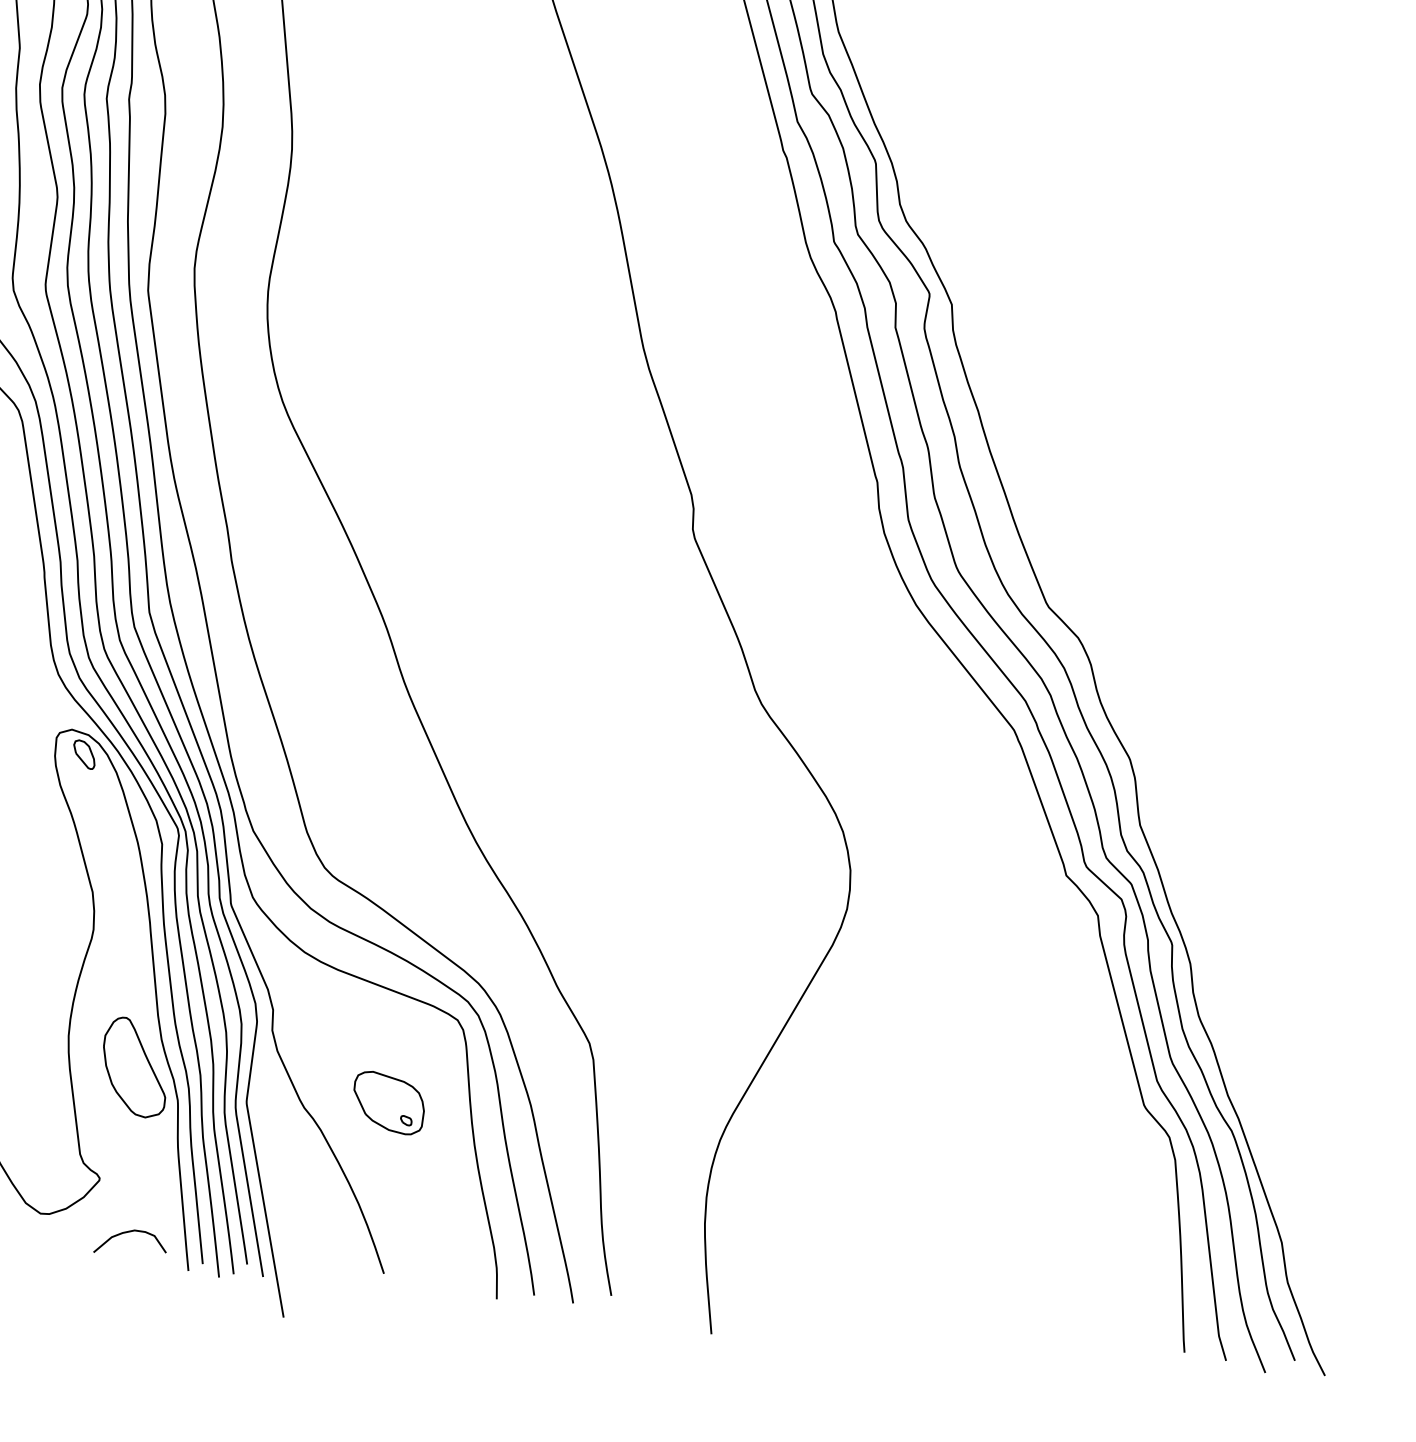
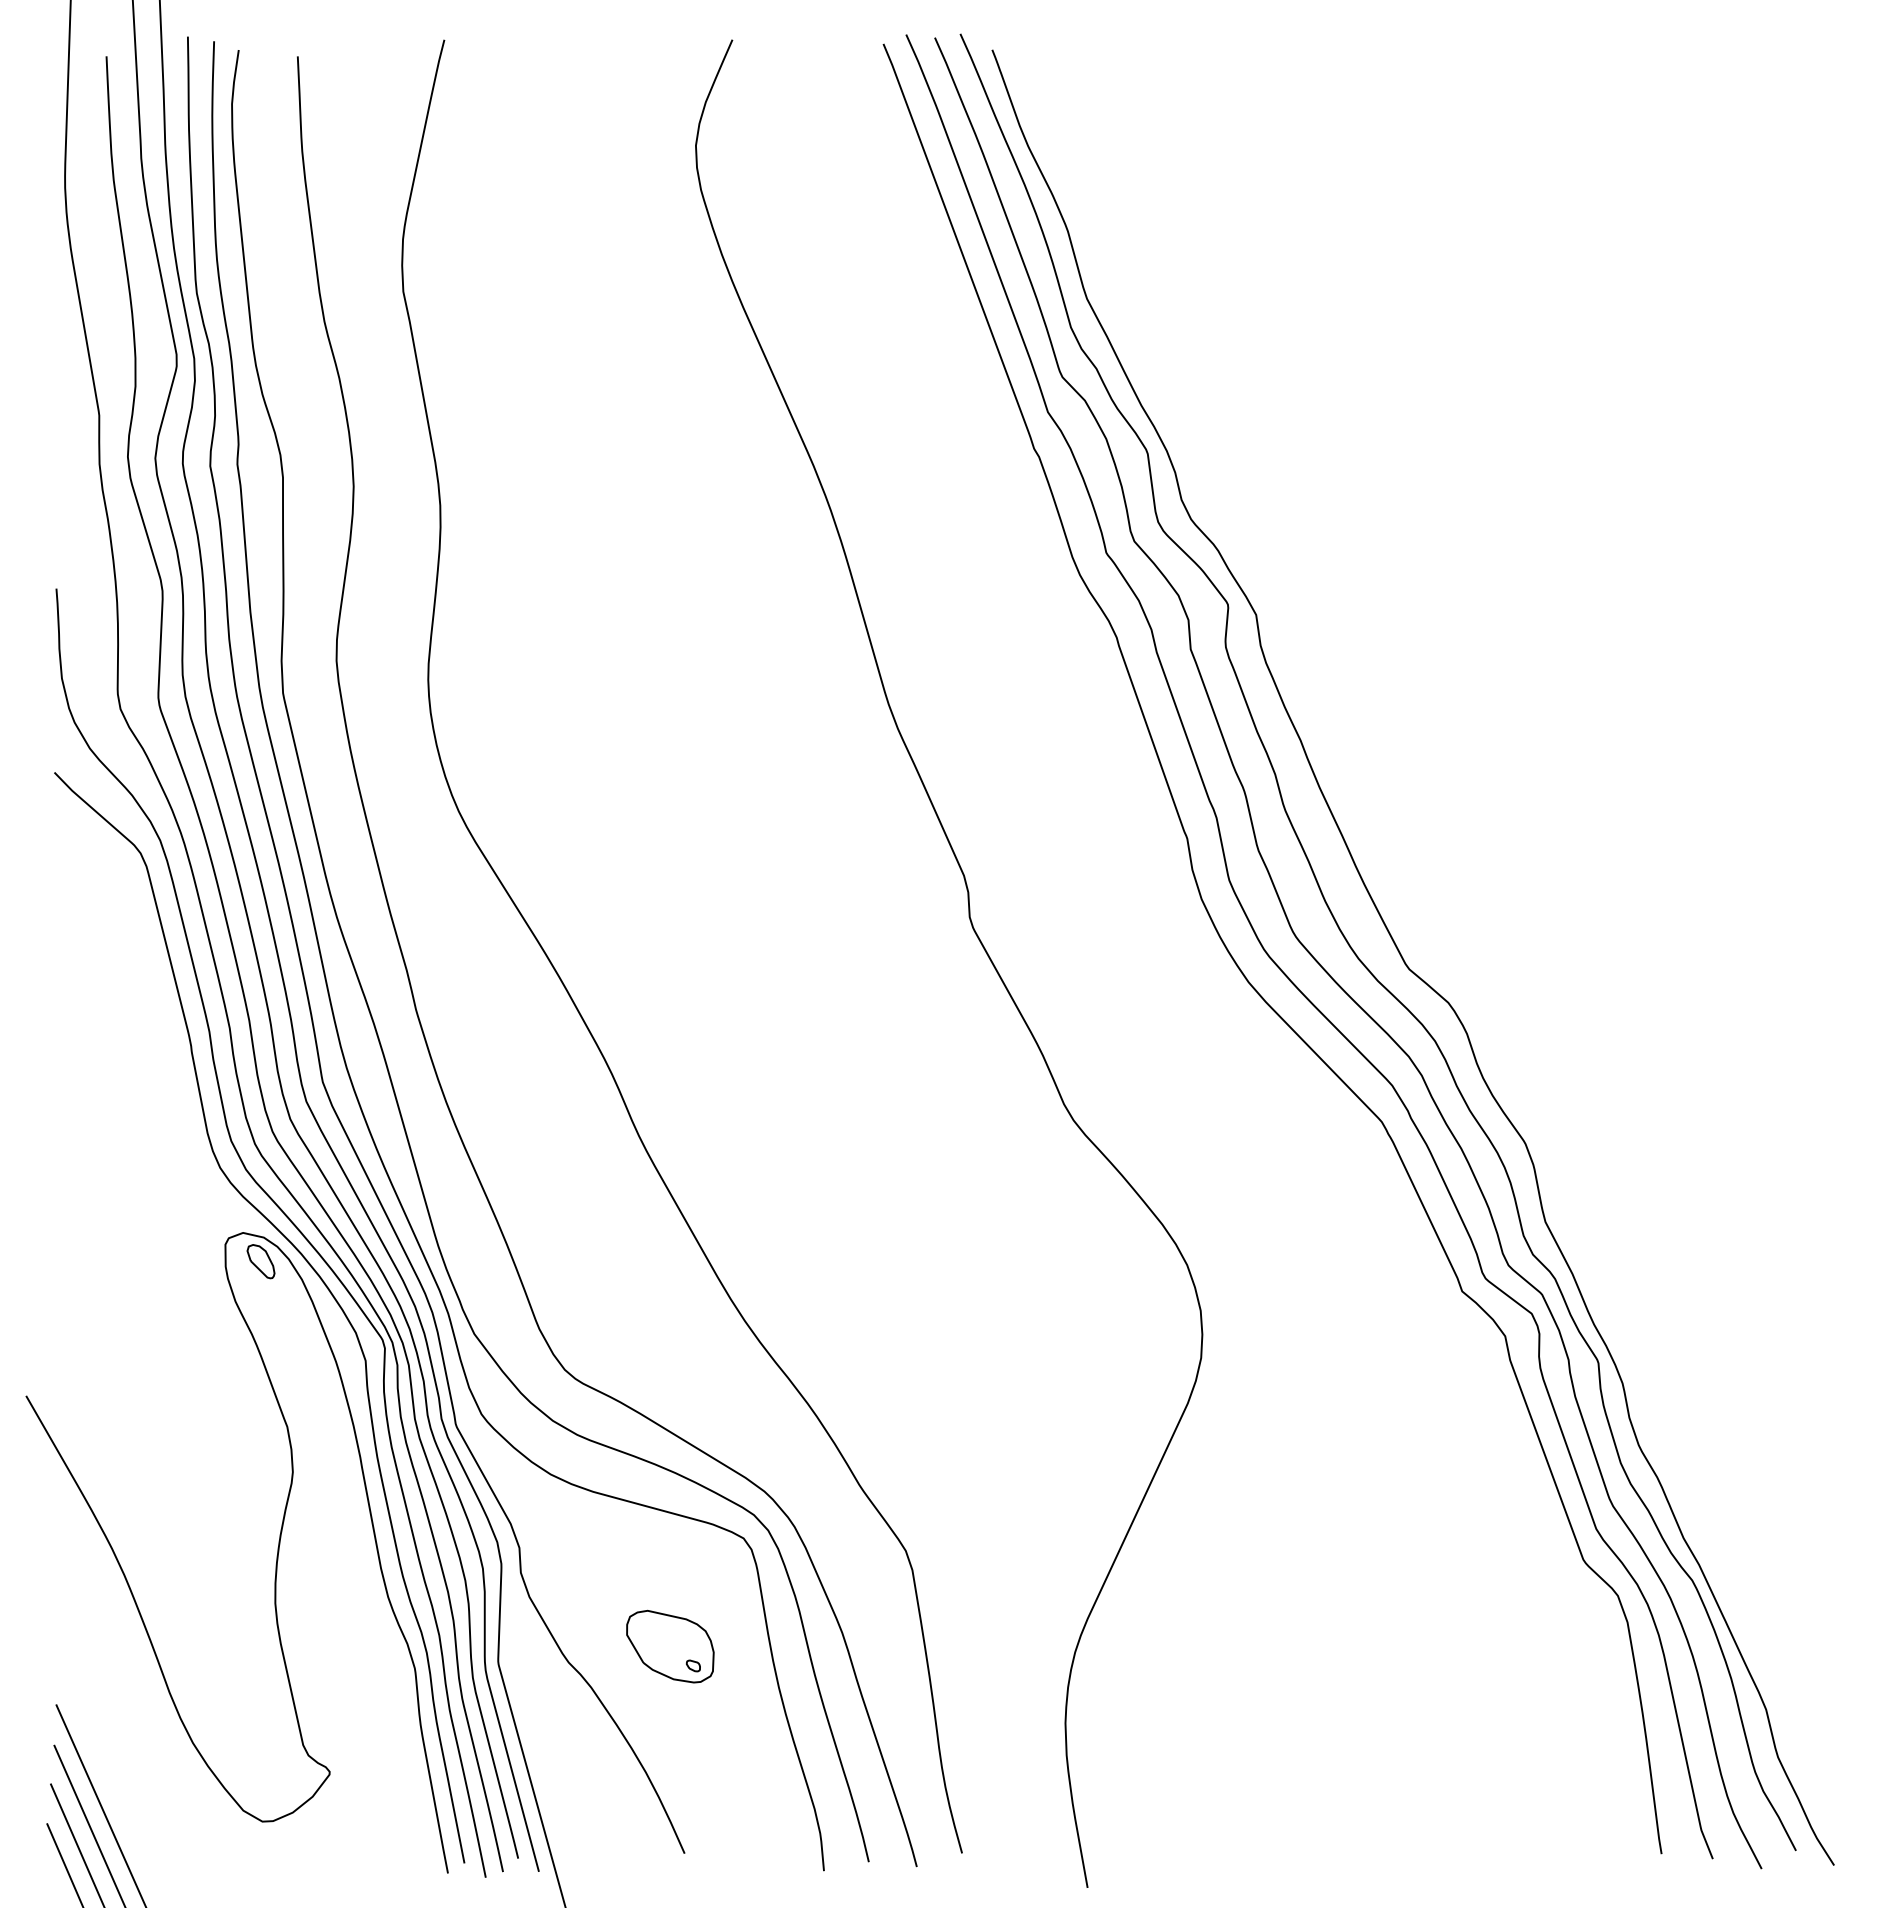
part: (135, 1067) -> (359, 1633), removed
curve: (128, 1232) -> (370, 1834), removed

